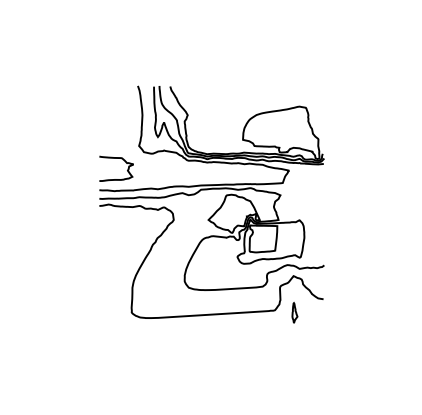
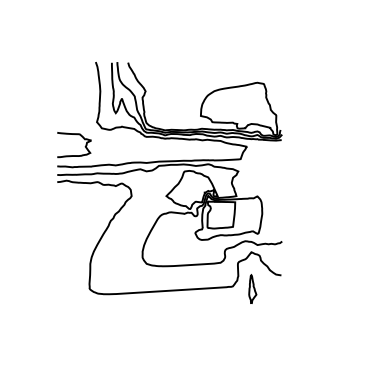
part: (294, 312) -> (252, 288), size x1.43

